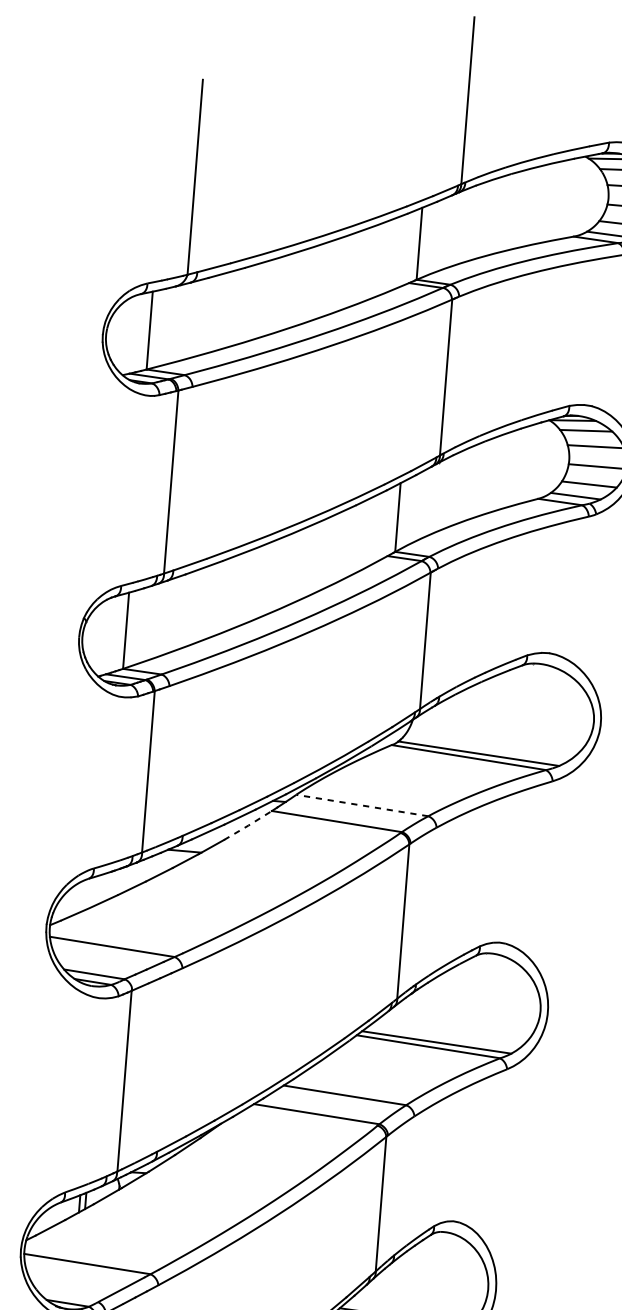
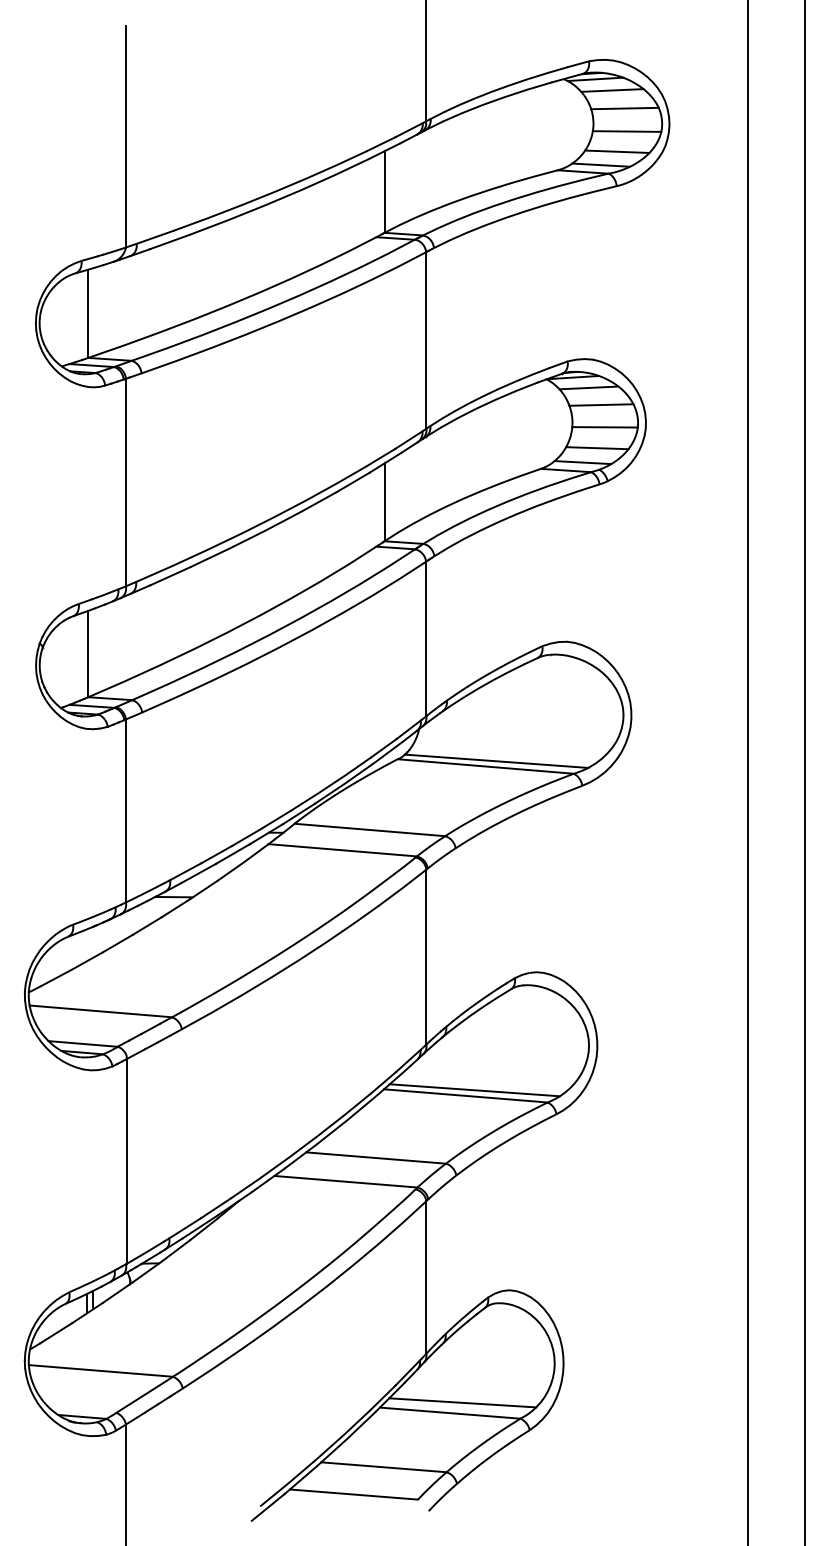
line: (361, 805) -> (369, 829), dashed -> solid
line: (248, 825) -> (243, 862), dashed -> solid

